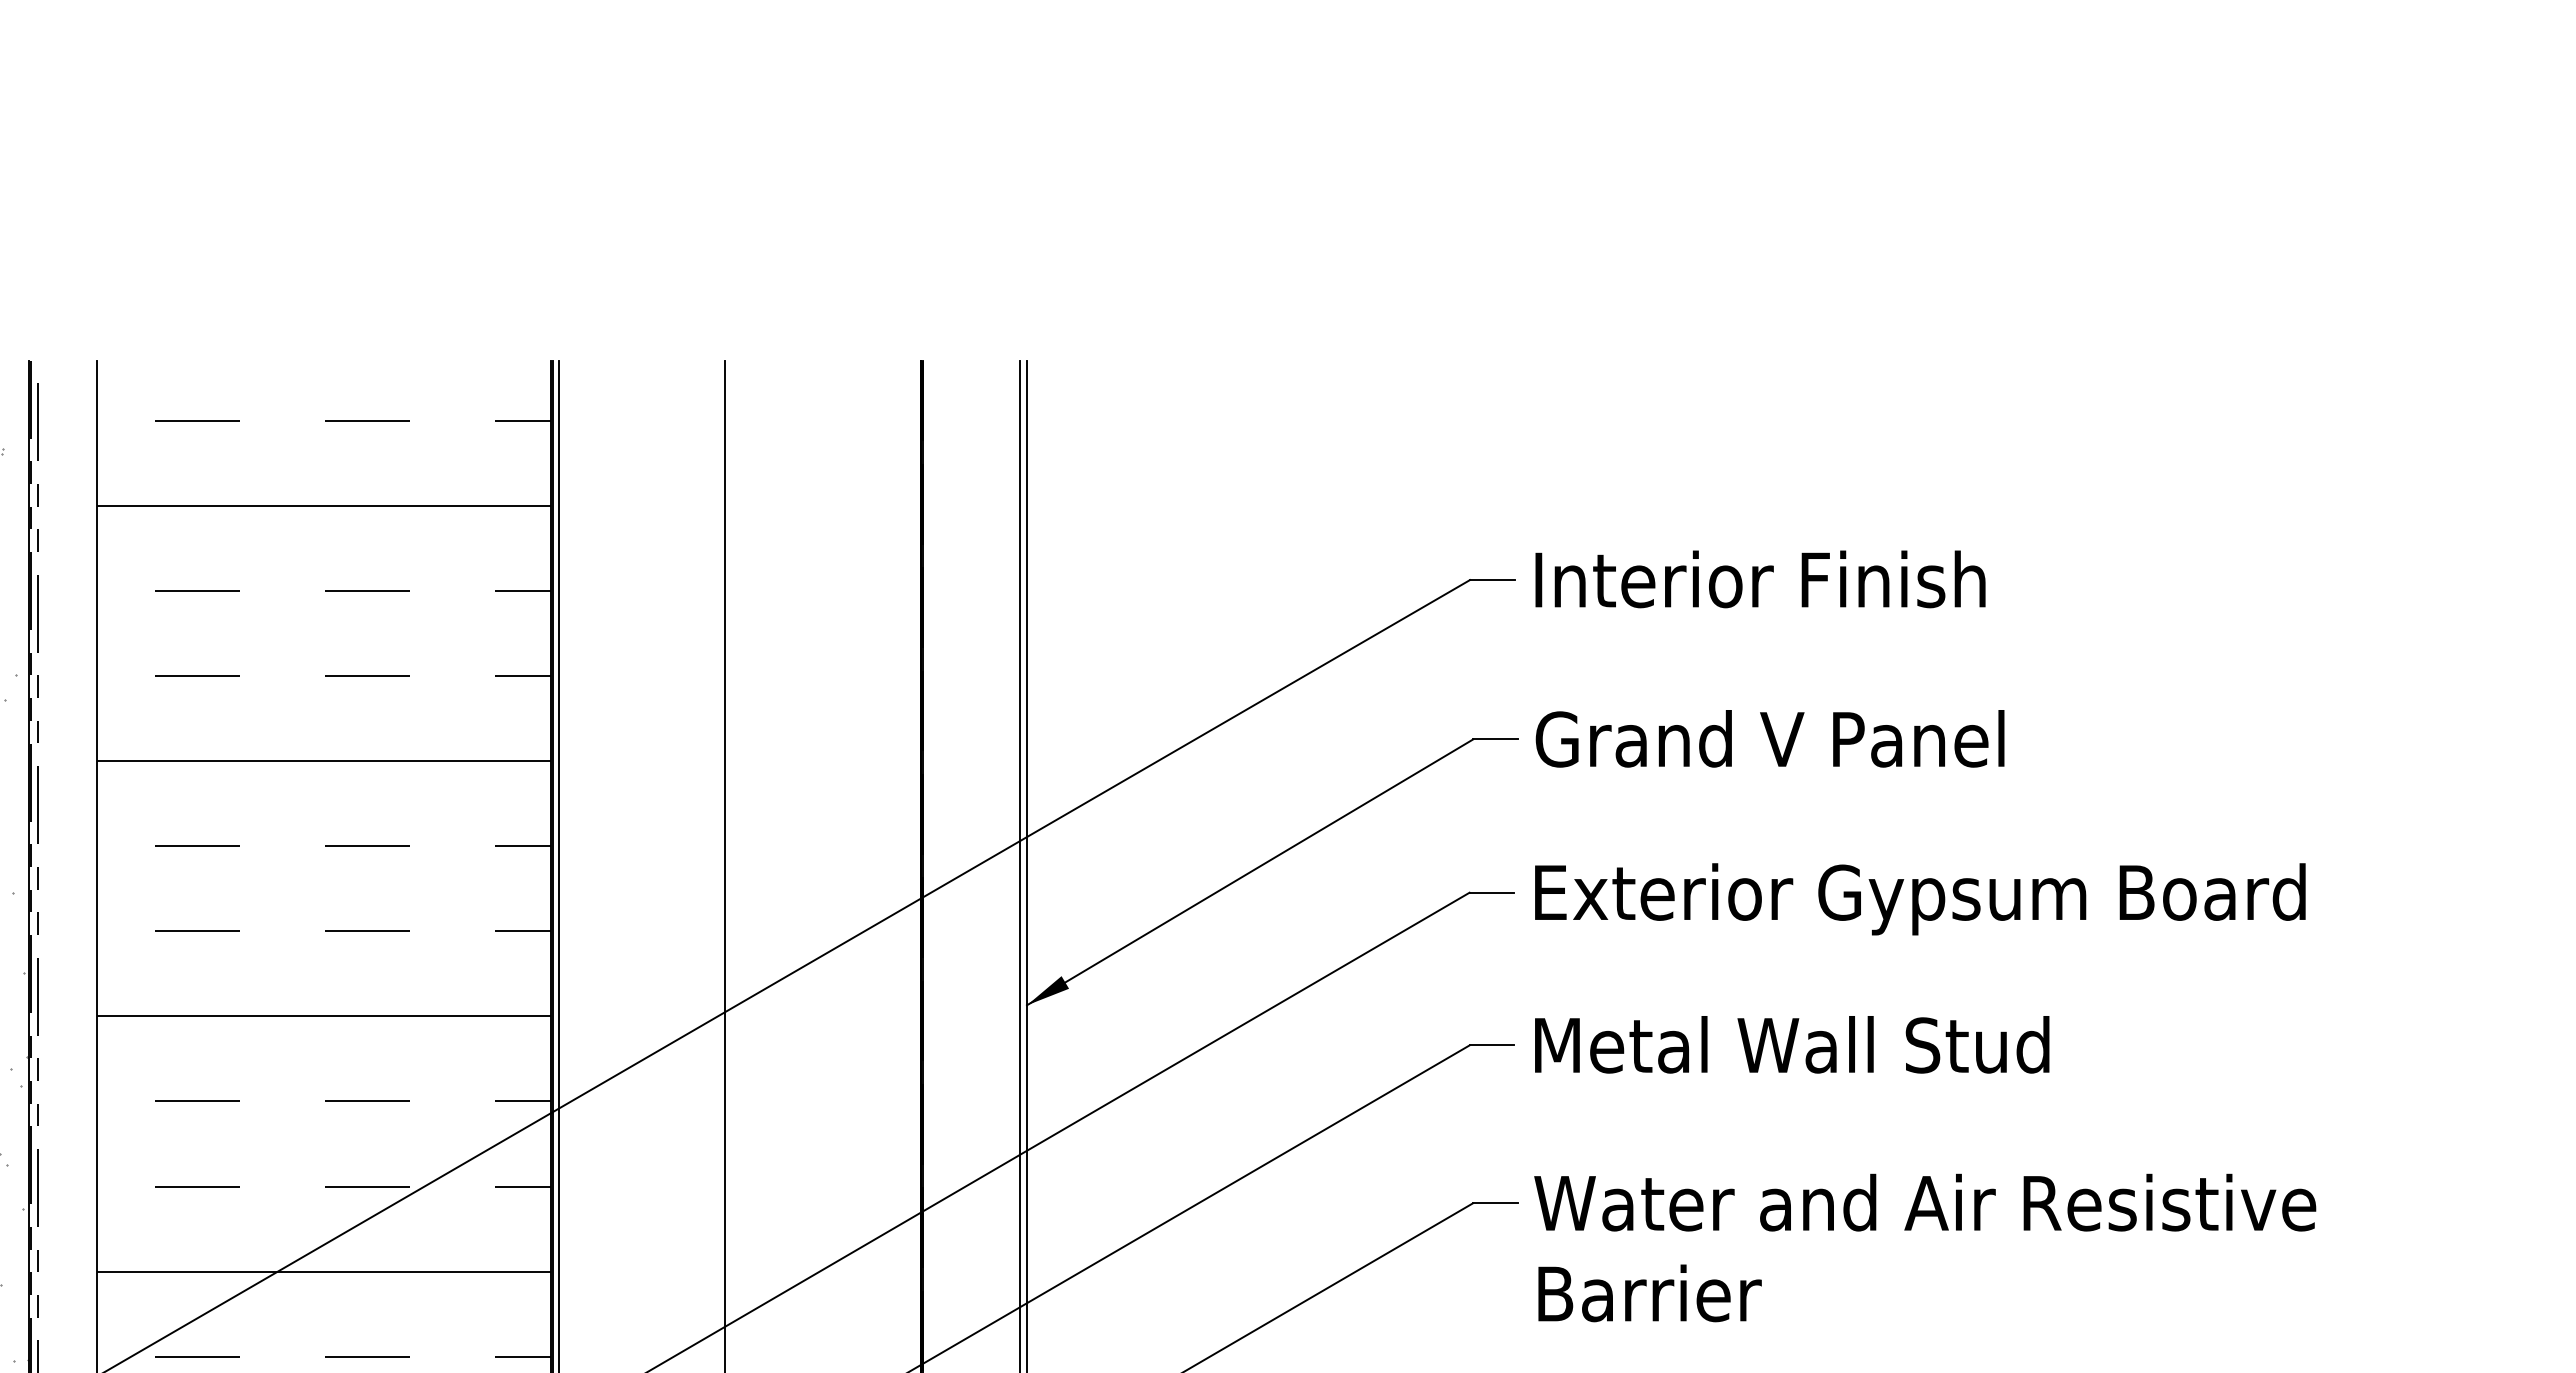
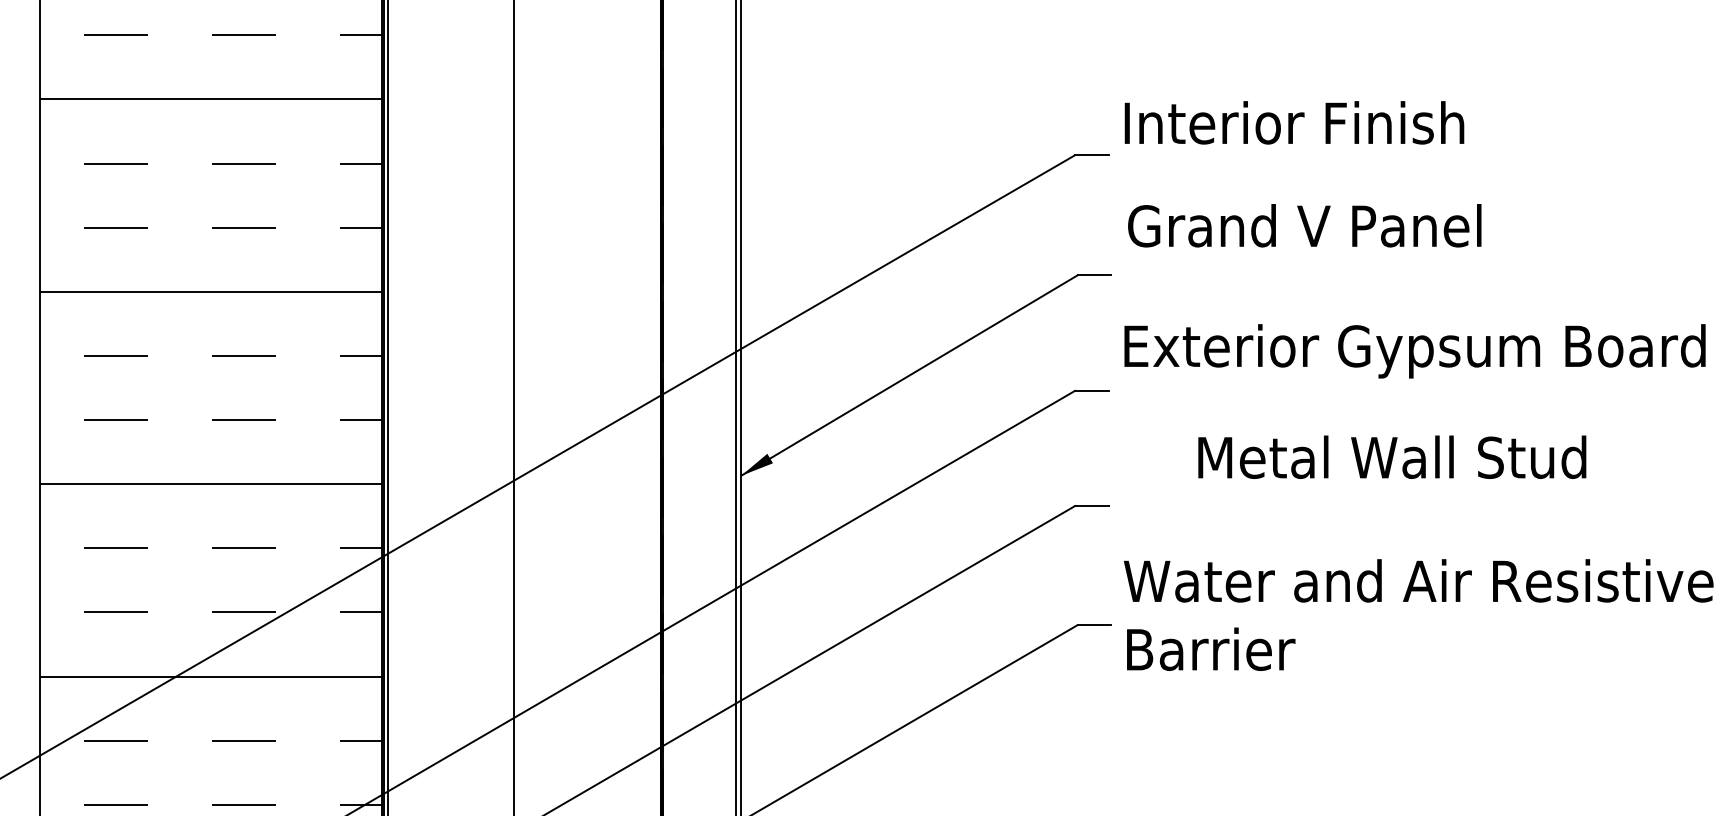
text: (1760, 579) -> (1294, 122), moved
text: (1769, 738) -> (1304, 225), moved
text: (1920, 899) -> (1415, 351), moved
text: (1792, 1044) -> (1392, 457), moved
text: (1925, 1247) -> (1418, 614), moved

